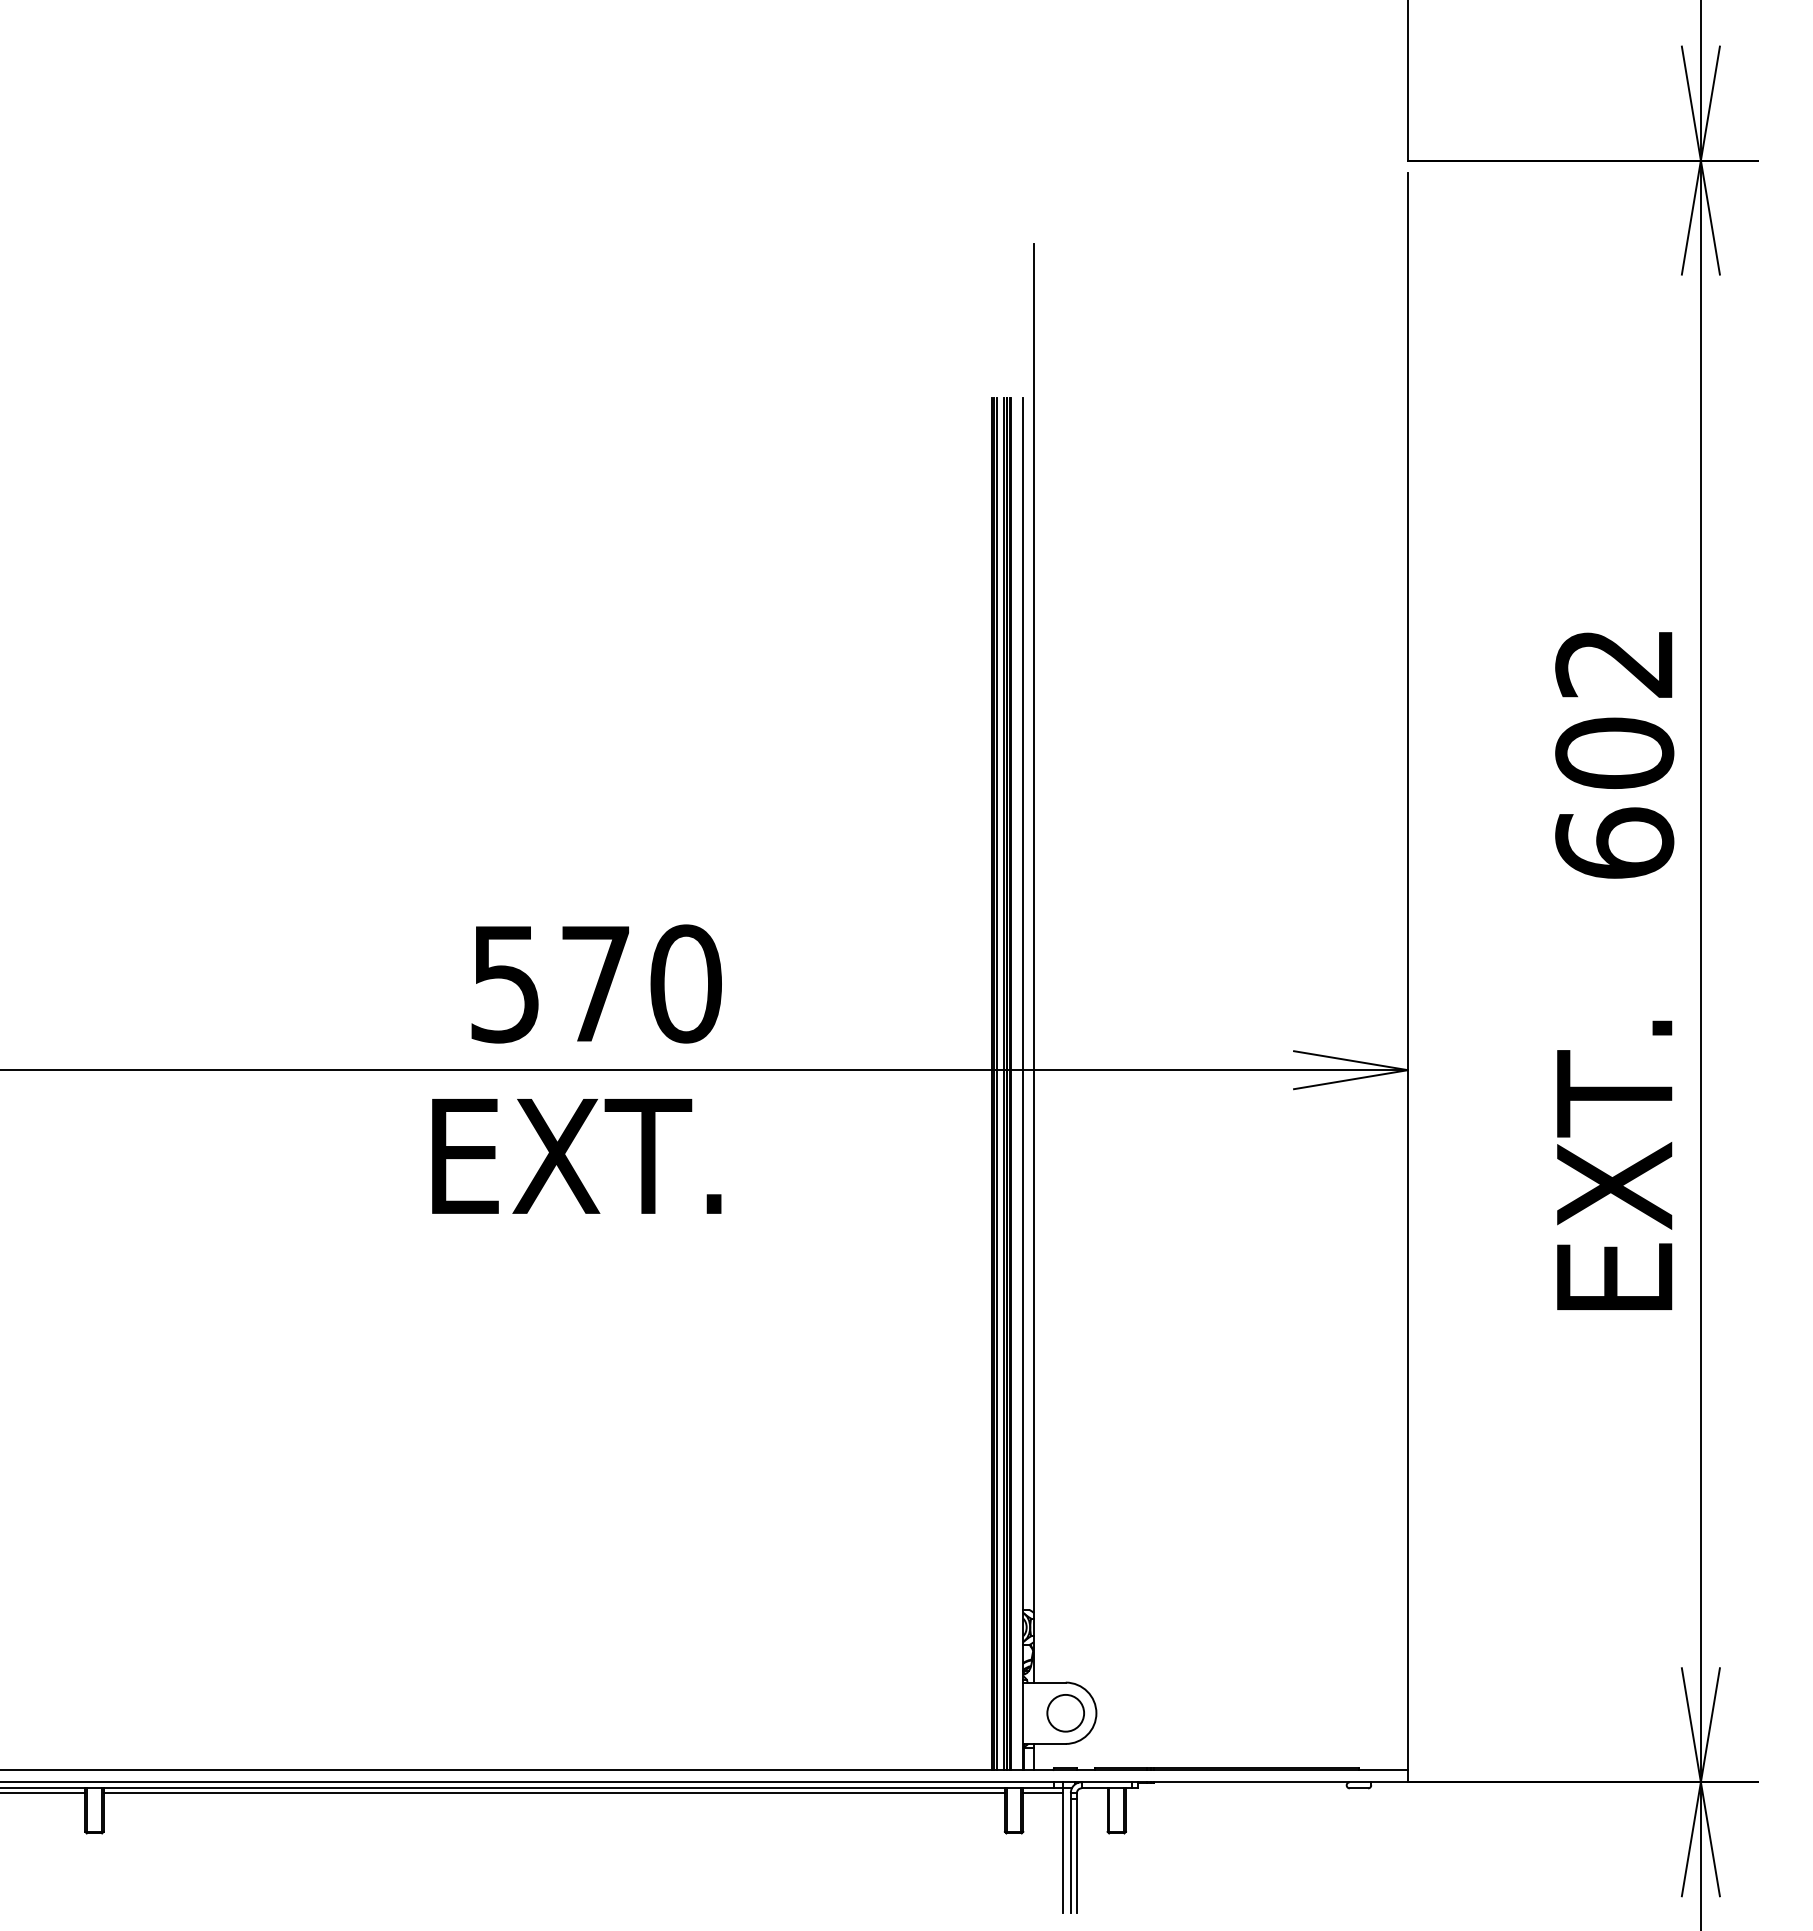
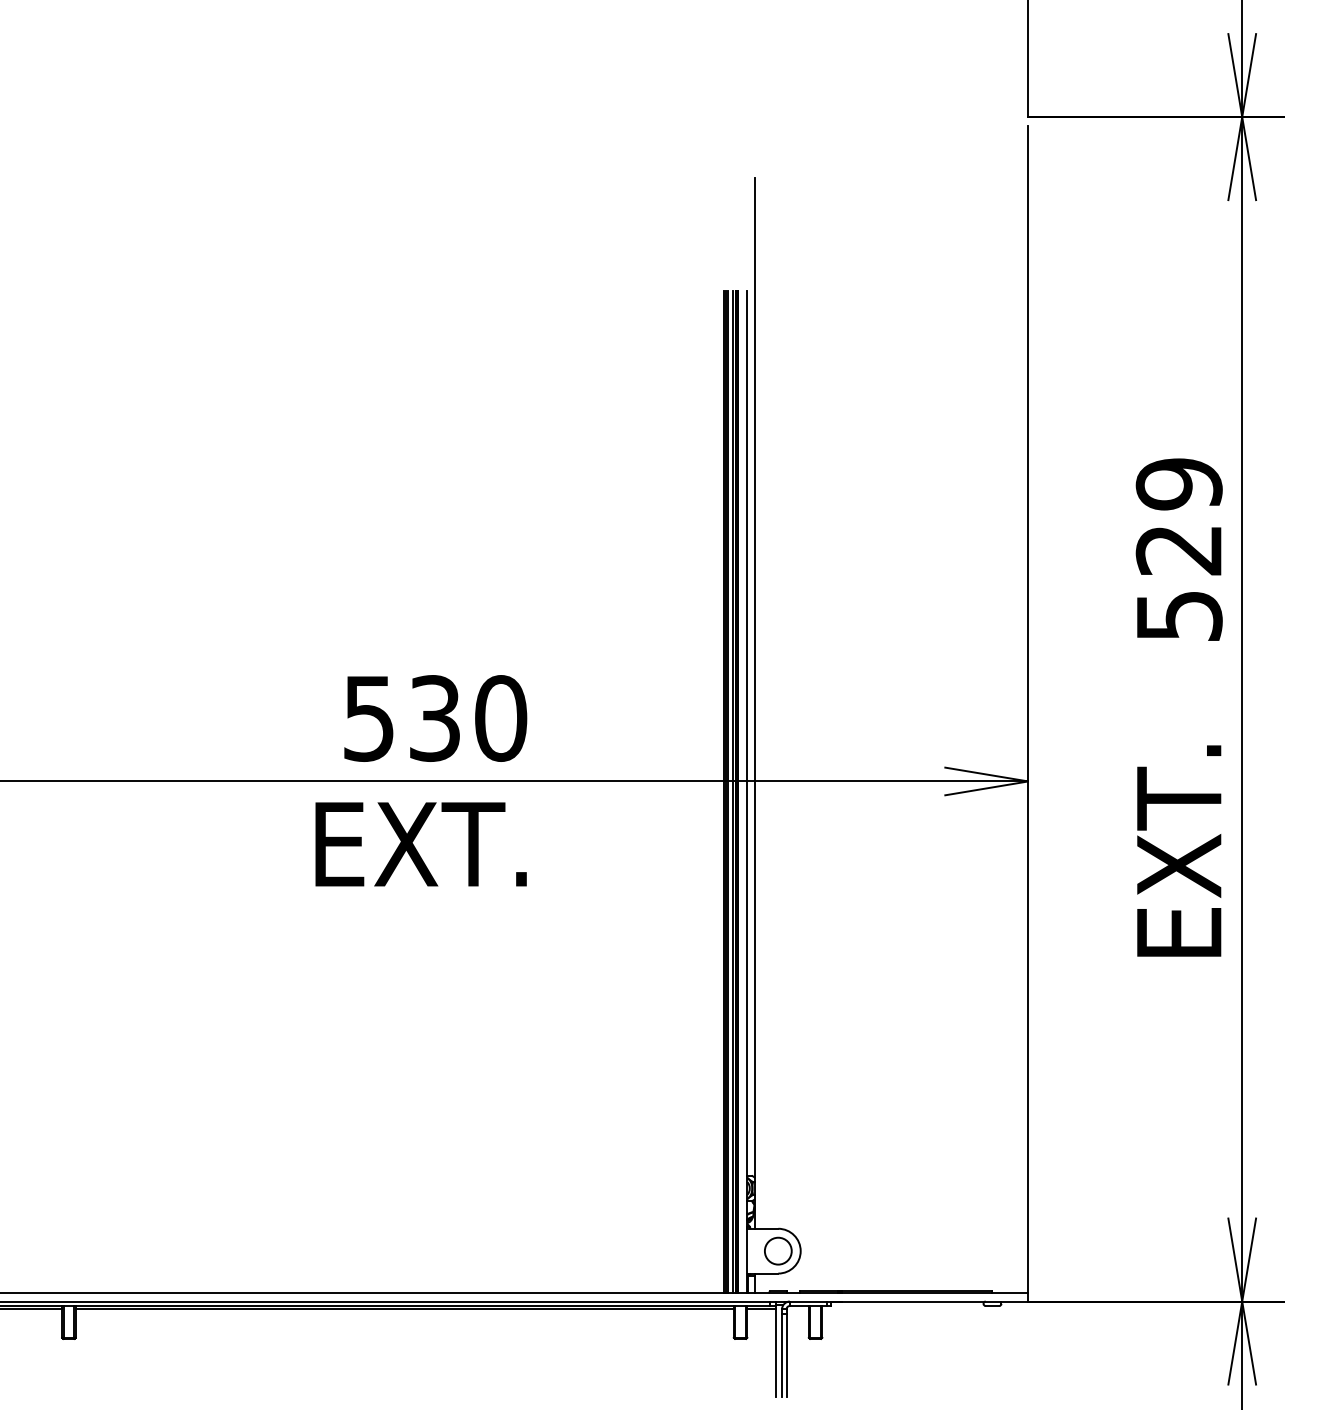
text: (1614, 753) -> (1179, 550), 602 -> 529
text: (595, 983) -> (434, 718), 570 -> 530

